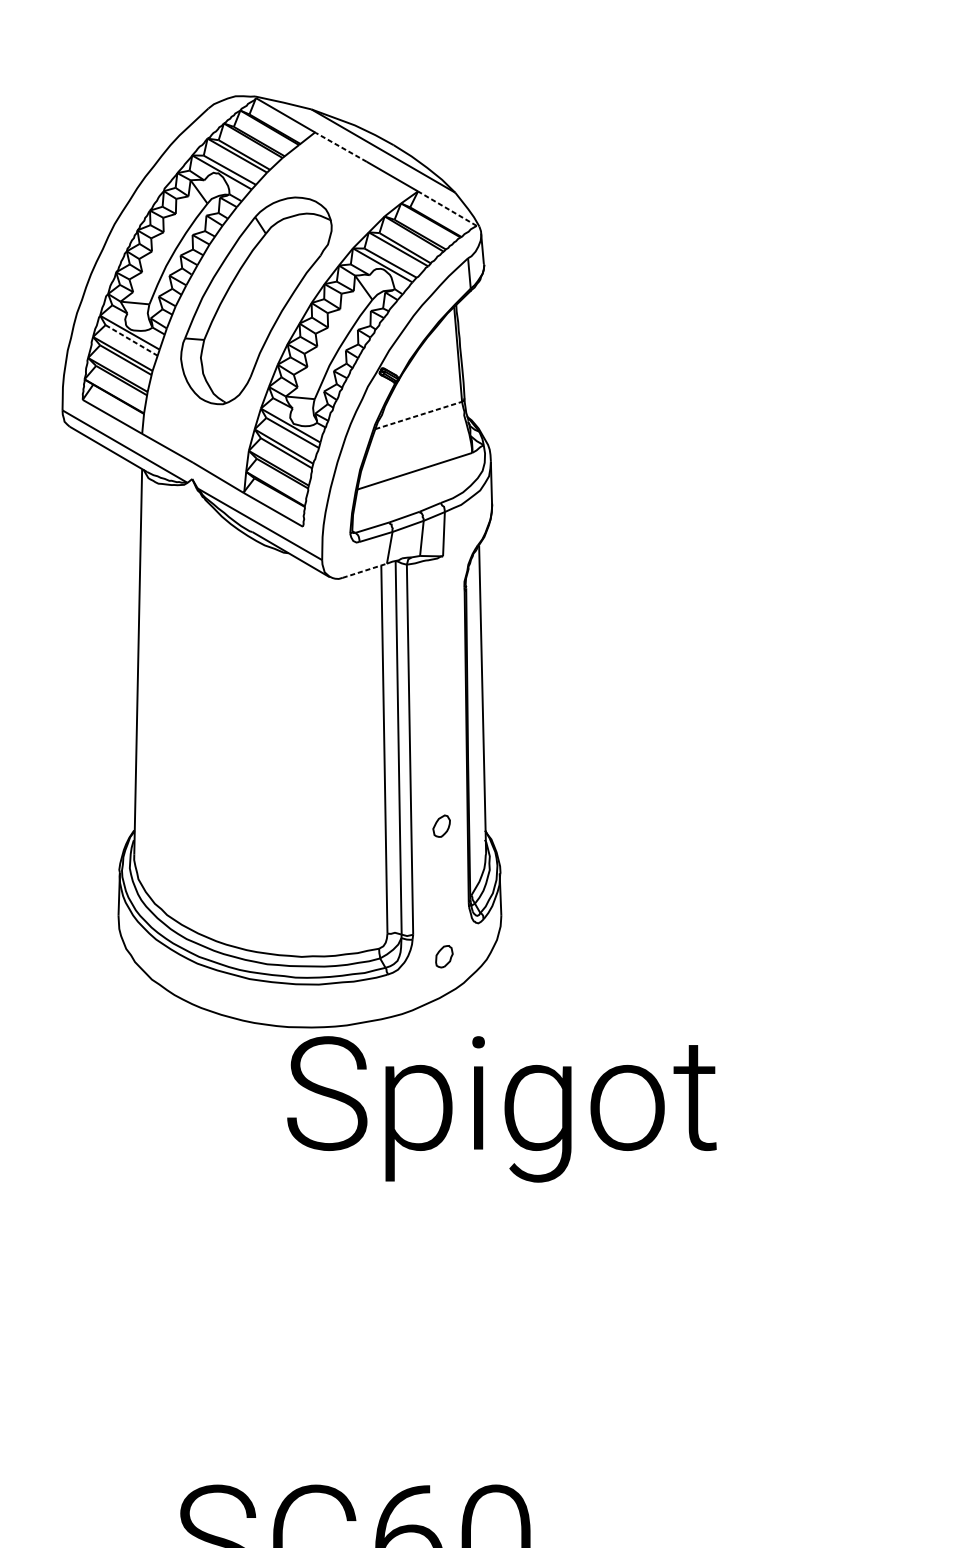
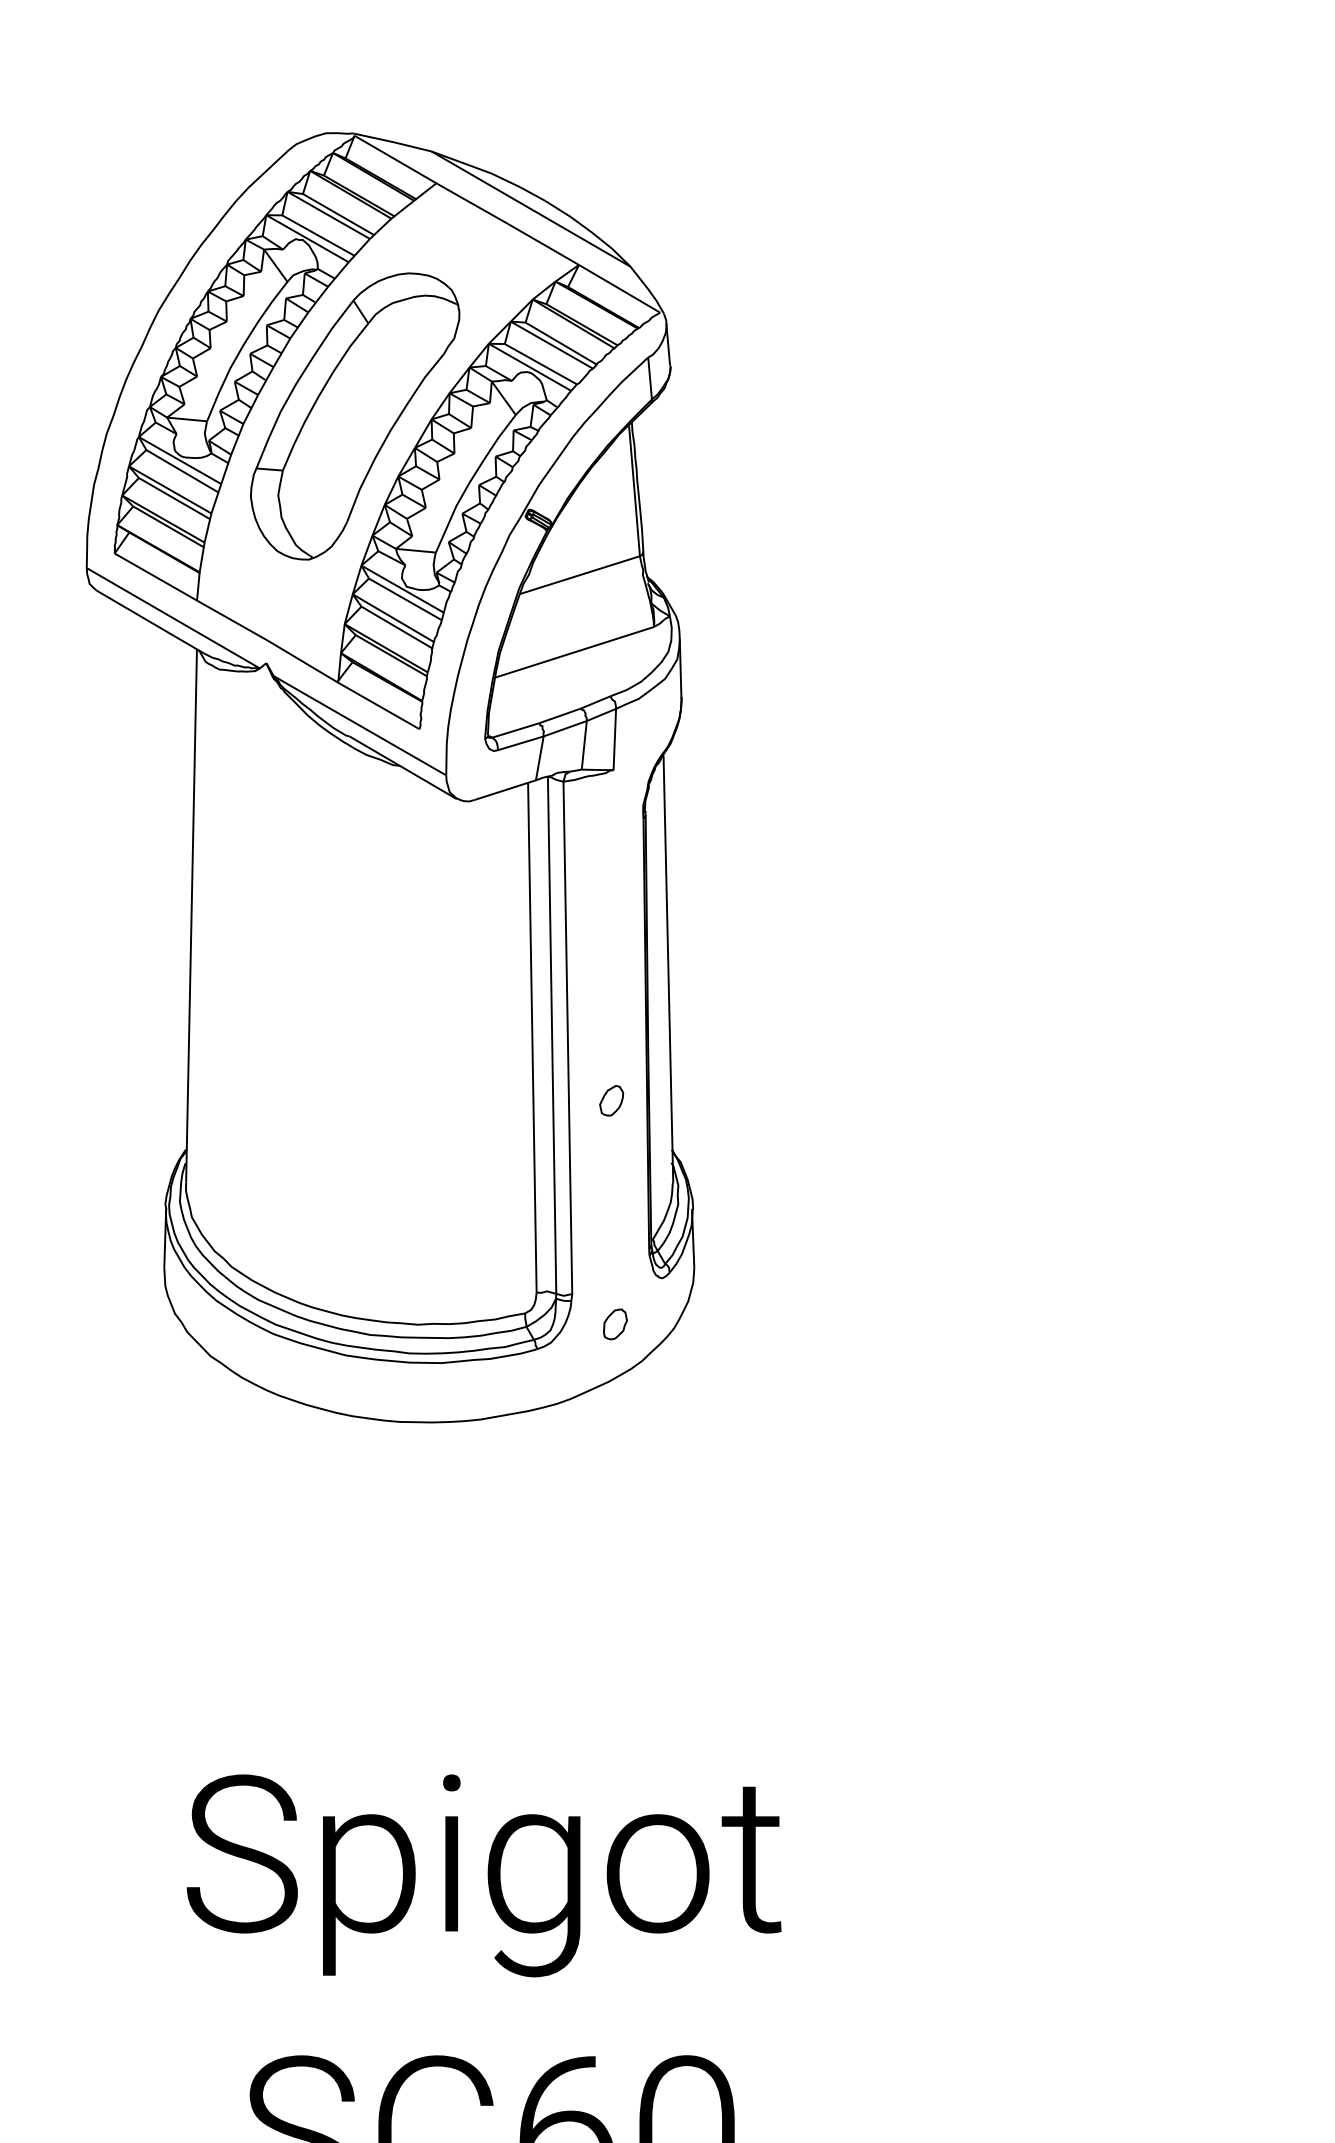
line: (341, 147) -> (472, 203), dashed -> solid
line: (447, 208) -> (619, 288), dashed -> solid
line: (131, 340) -> (182, 471), dashed -> solid
line: (418, 415) -> (579, 575), dashed -> solid
line: (364, 570) -> (505, 789), dashed -> solid
part: (441, 826) -> (611, 1100), moved
text: (501, 1109) -> (483, 1875), moved

